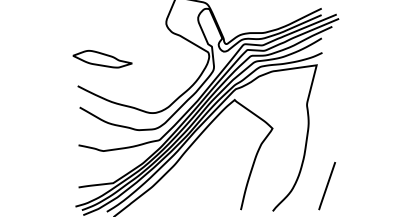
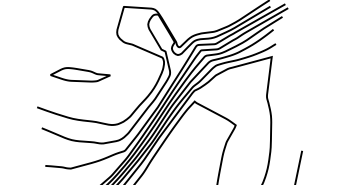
part: (102, 59) -> (80, 75), moved

